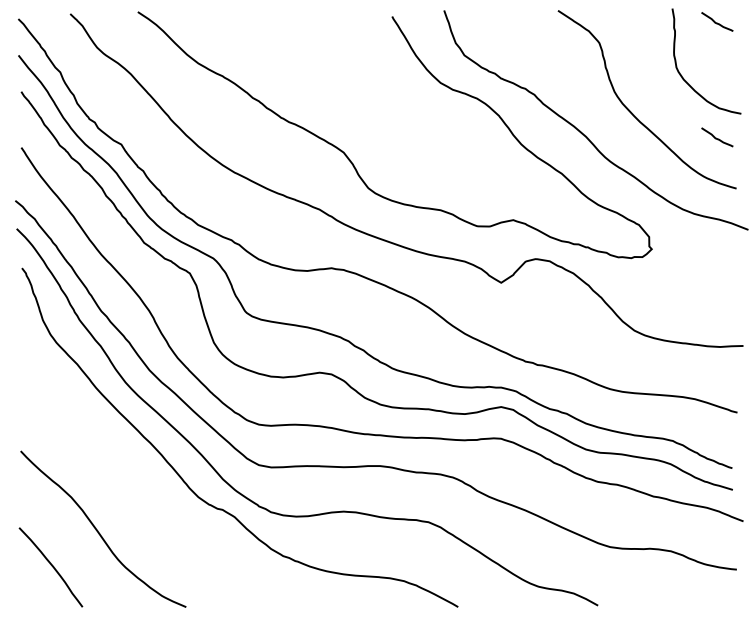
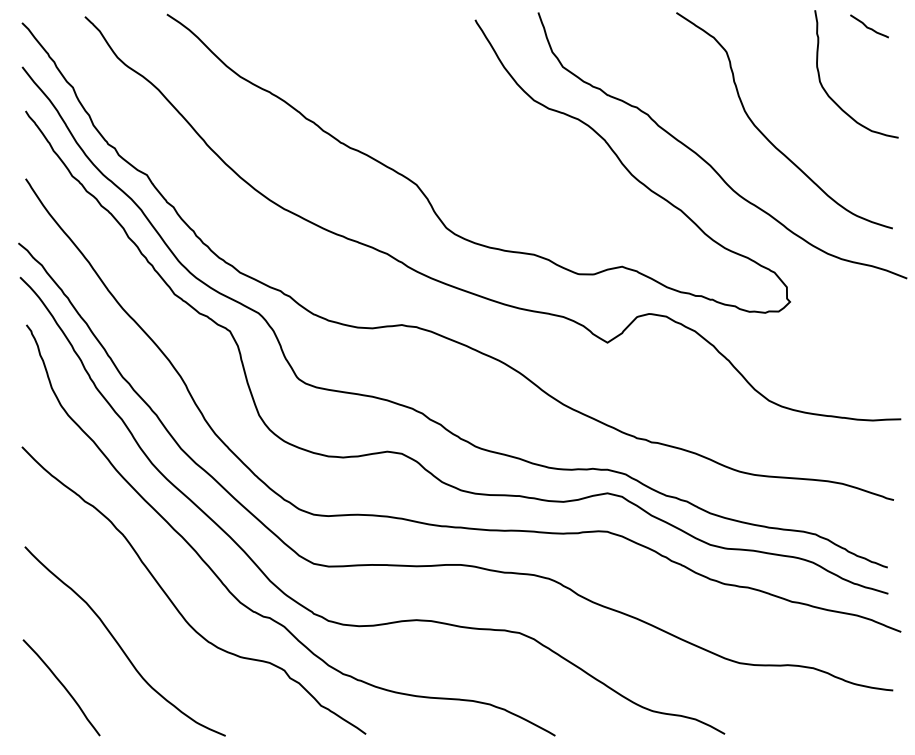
curve: (717, 138) -> (869, 167), removed
curve: (143, 497) -> (173, 602), added

